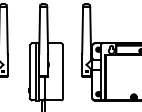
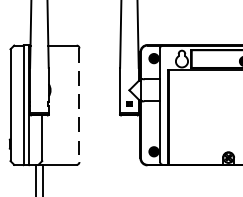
line: (62, 72) -> (78, 106), solid -> dashed

